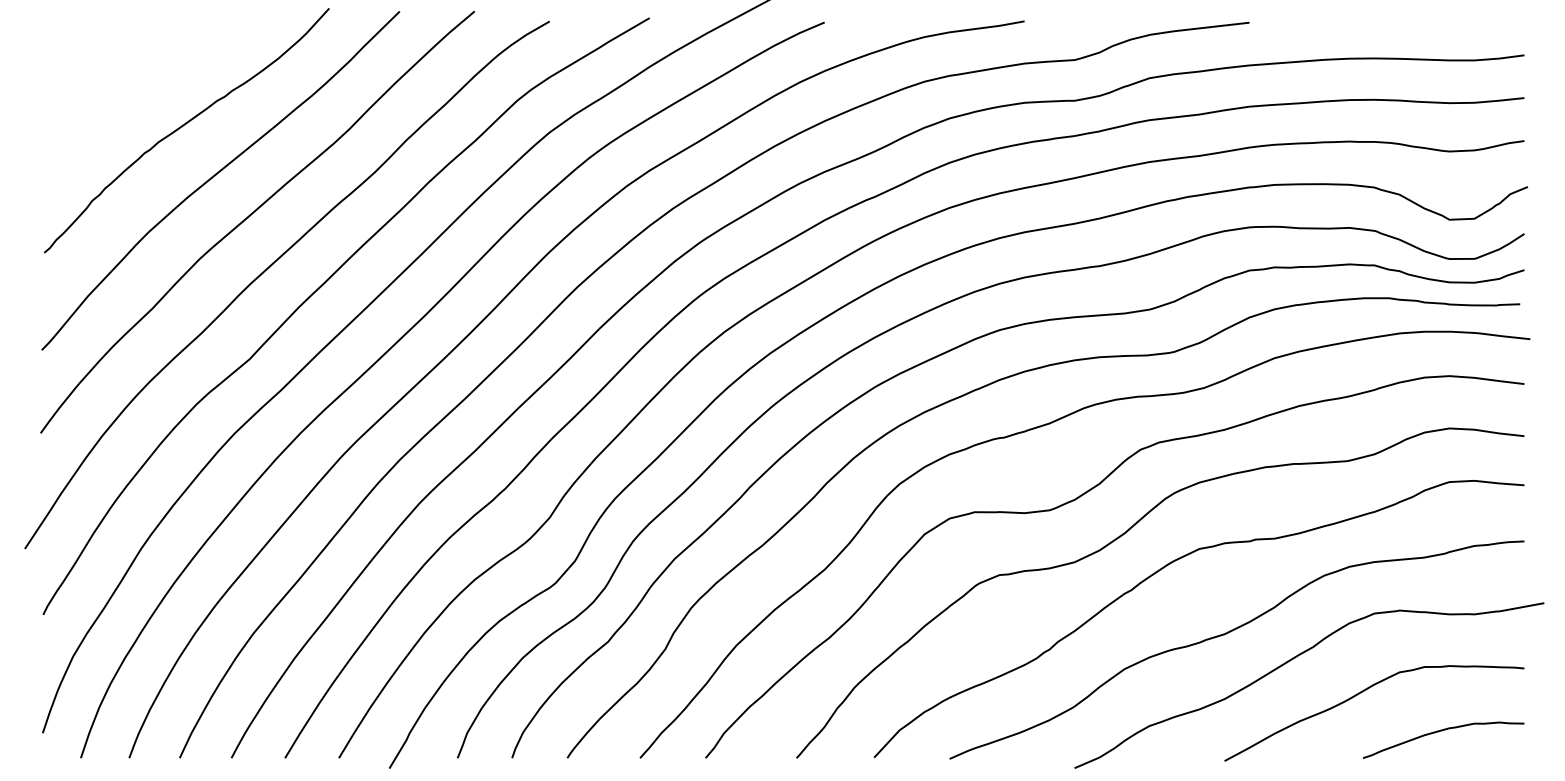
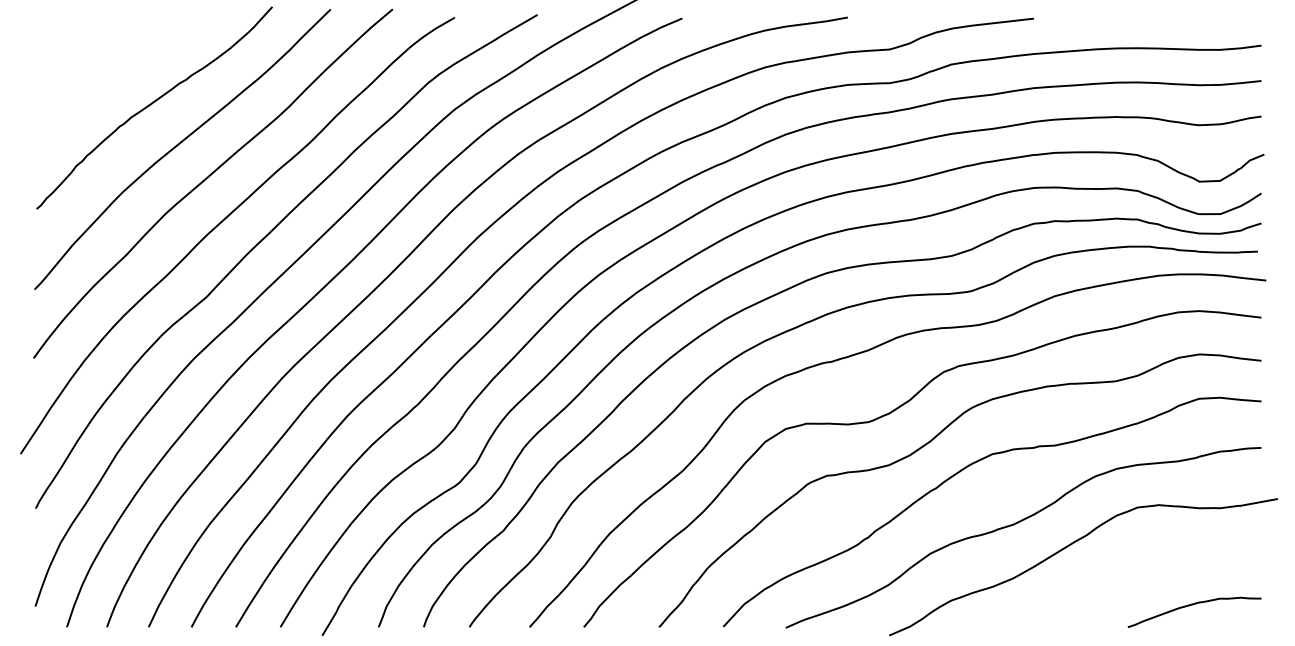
curve: (1361, 693) -> (1126, 573), removed

